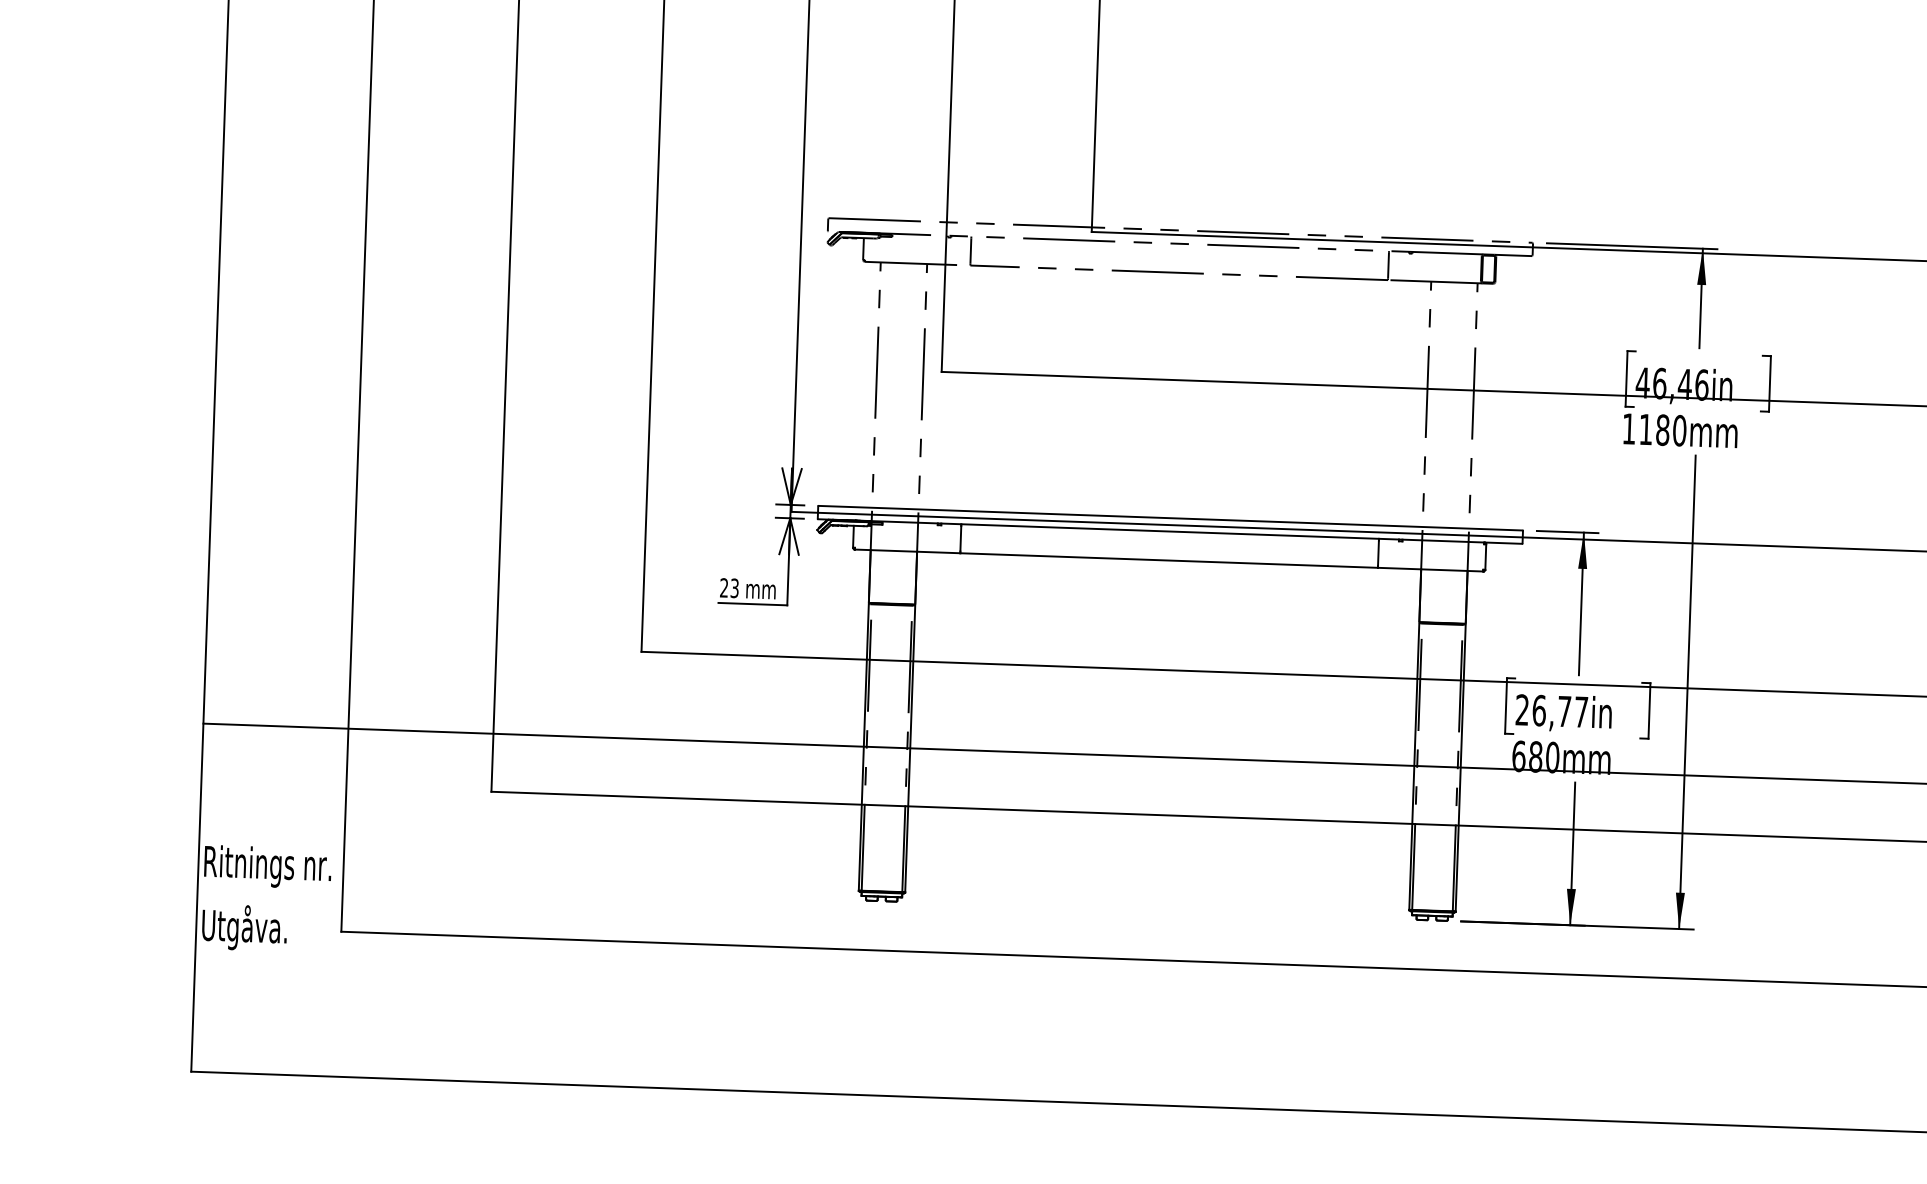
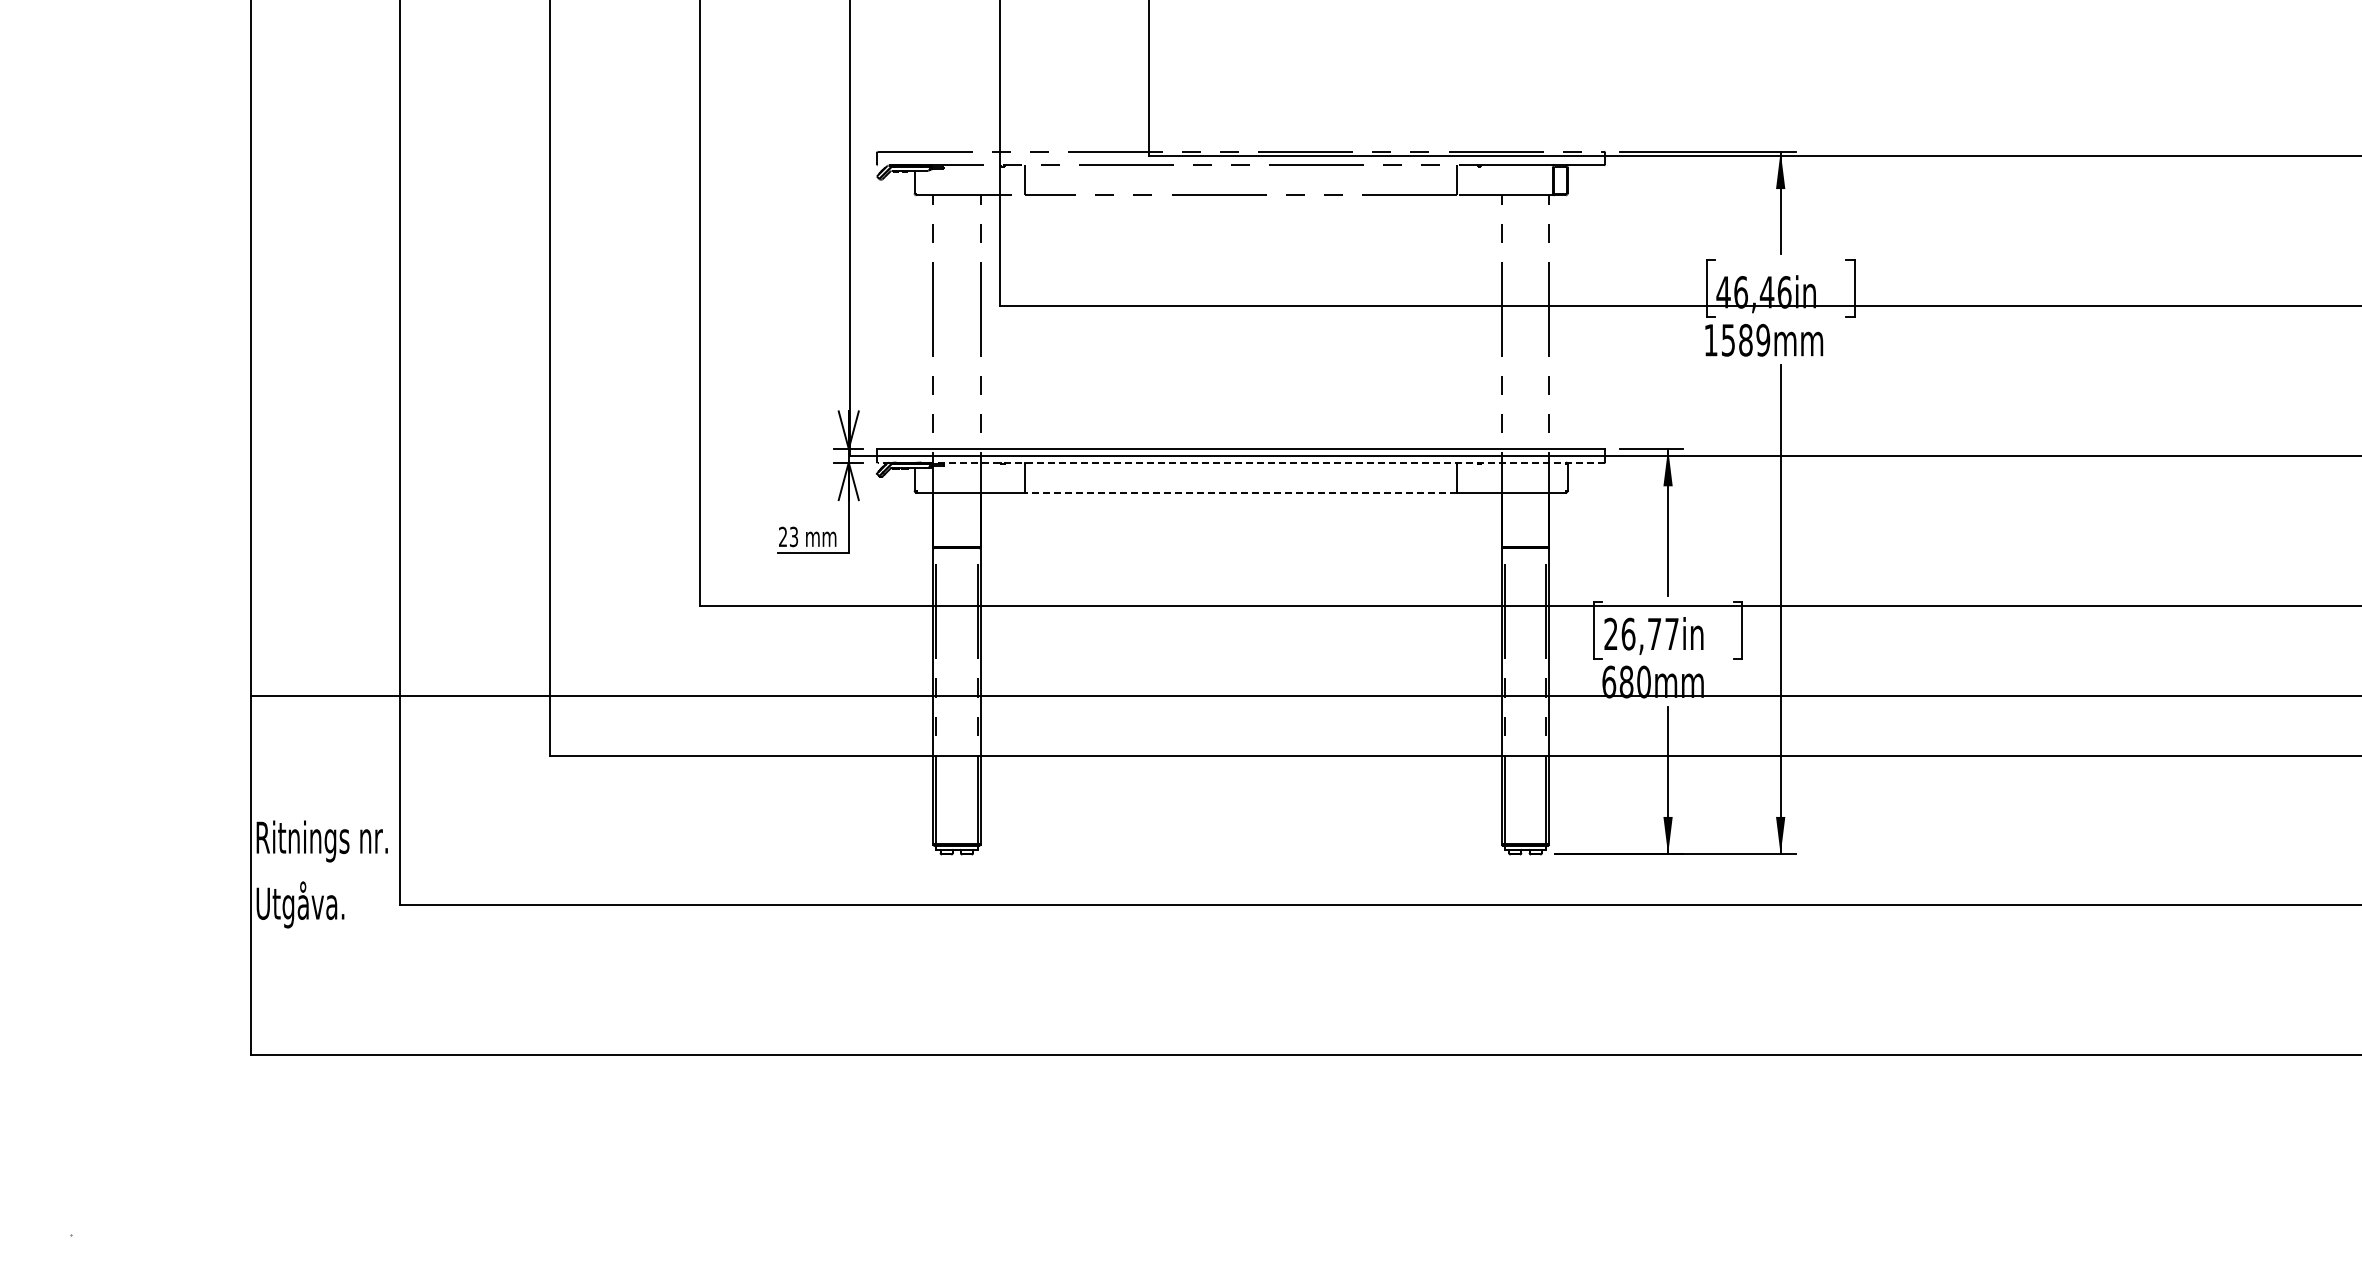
text: (1663, 430) -> (1746, 340), 1180mm -> 1589mm
line: (1169, 531) -> (1240, 462), solid -> dashed
line: (1169, 560) -> (1241, 492), solid -> dashed

